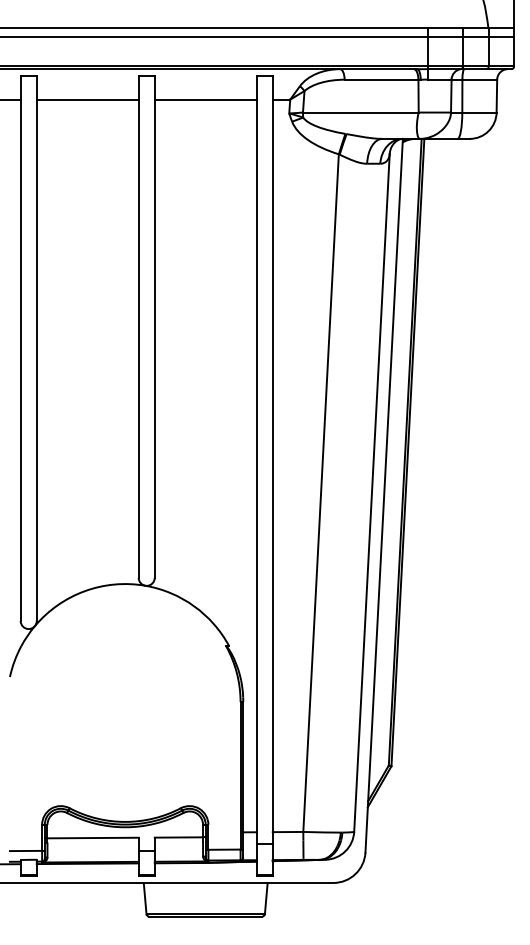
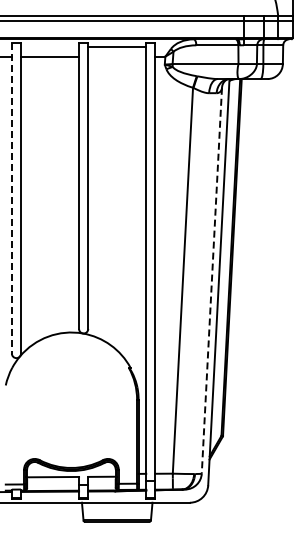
line: (206, 99) -> (117, 46), moved
line: (20, 348) -> (11, 198), solid -> dashed
line: (371, 494) -> (211, 281), solid -> dashed

